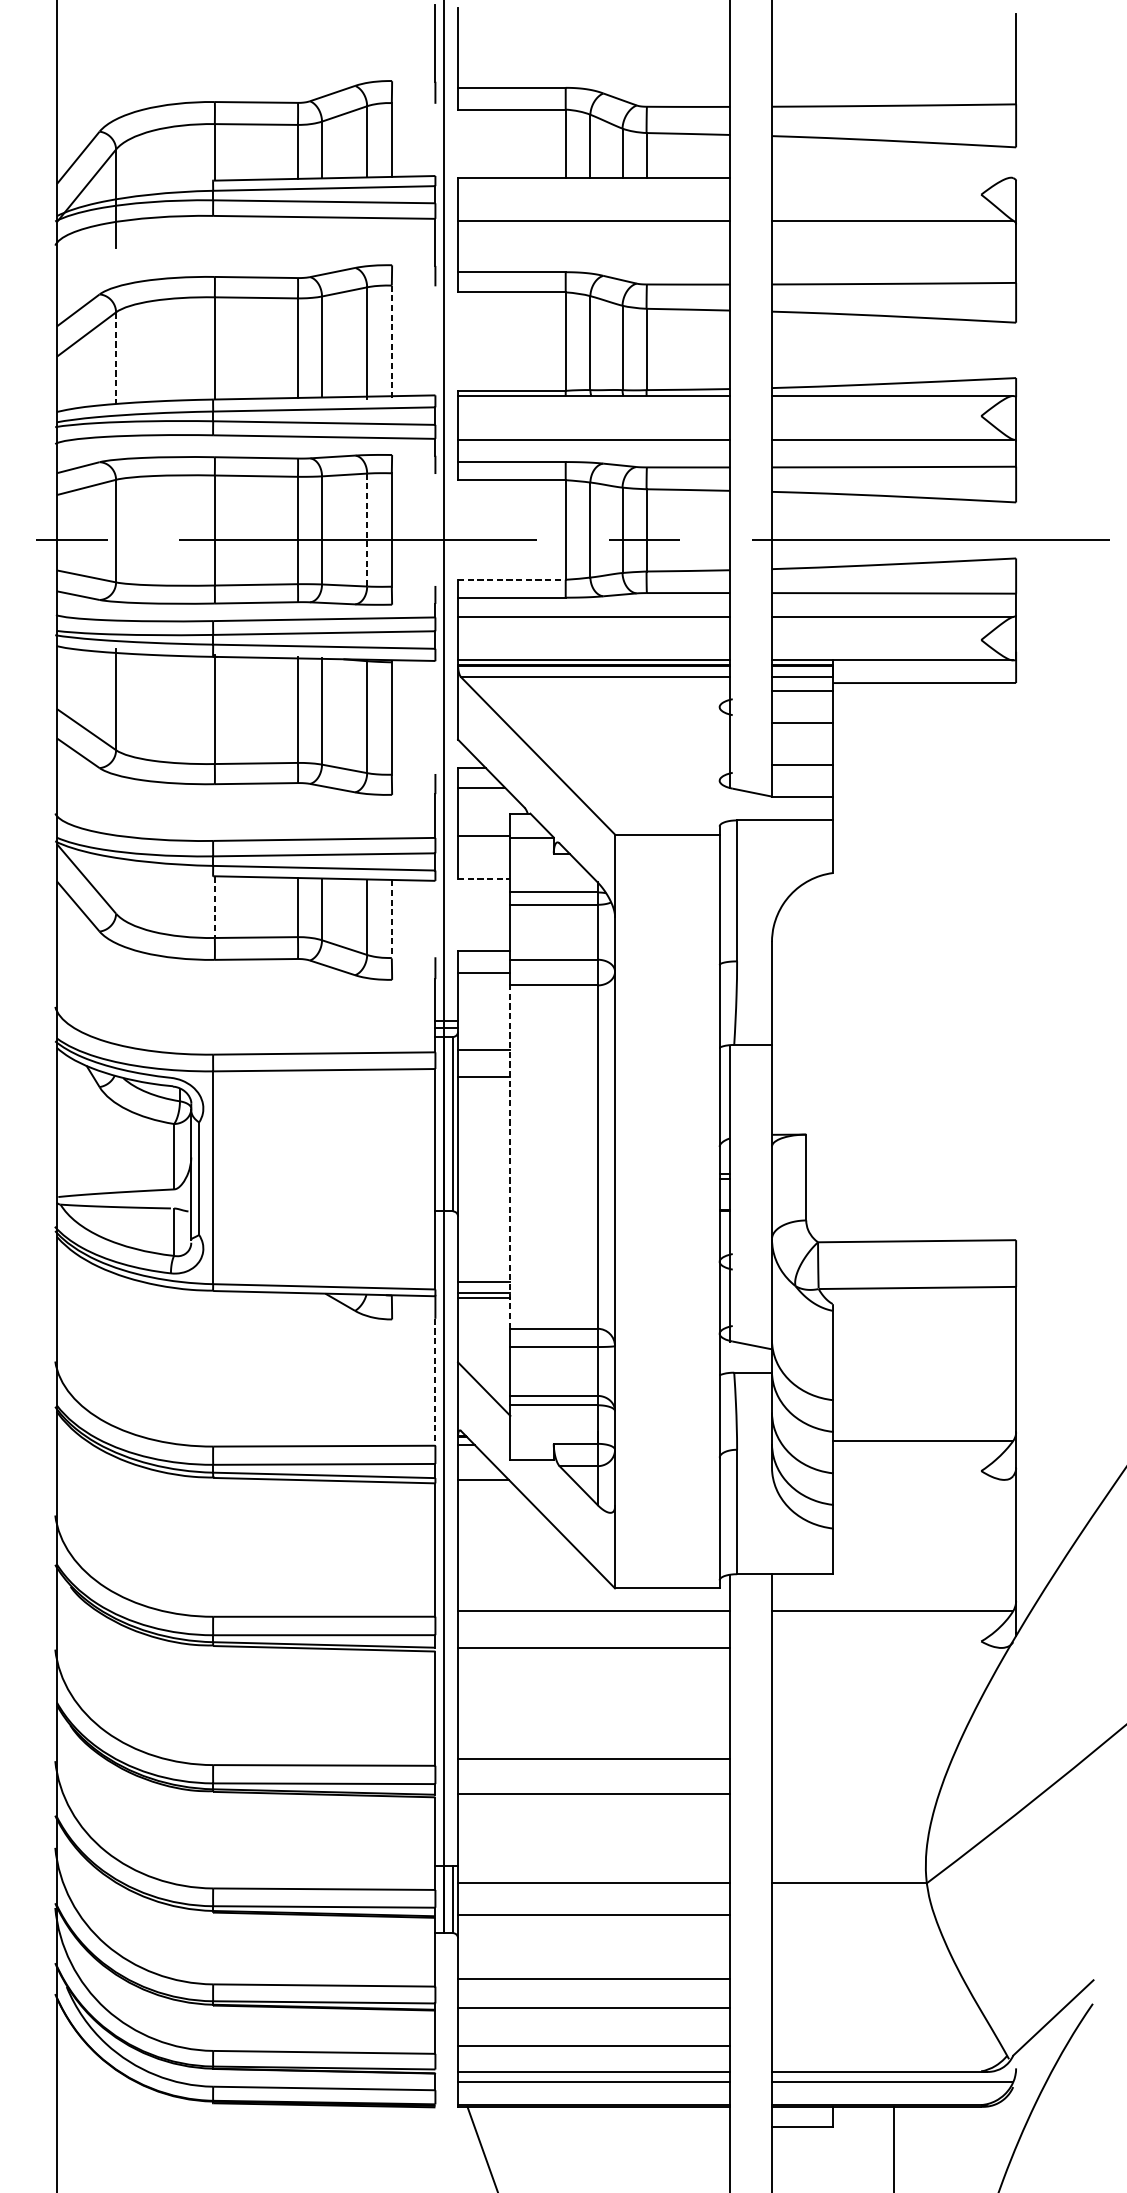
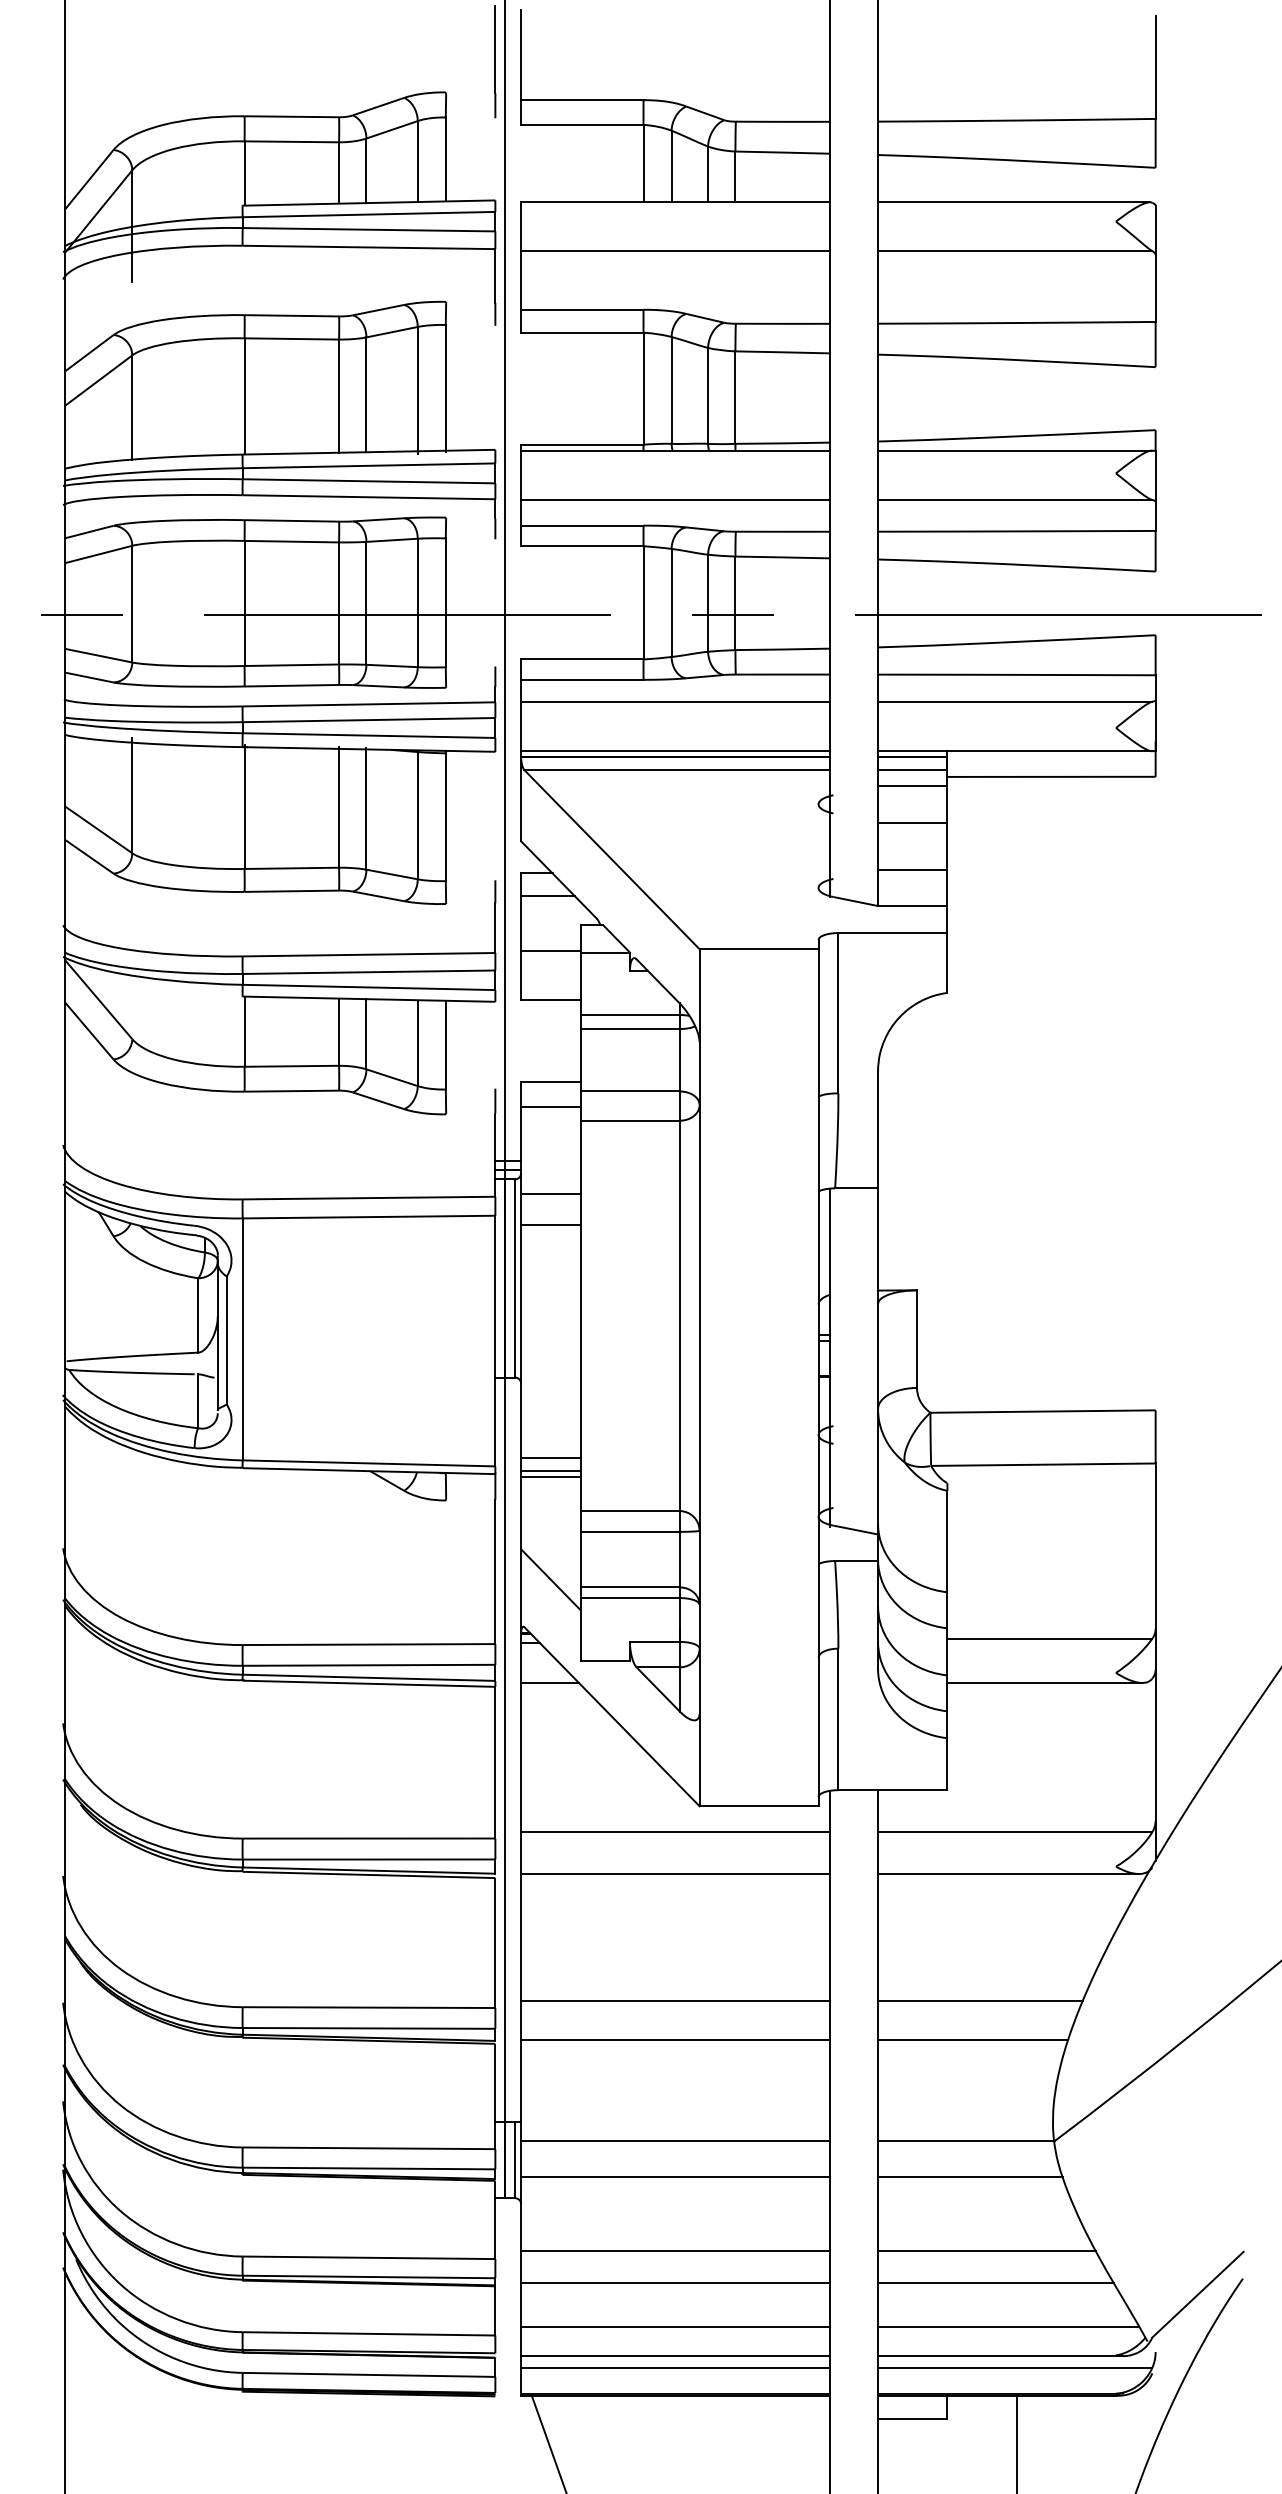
line: (891, 177) -> (1013, 202), added
line: (391, 341) -> (445, 388), dashed -> solid
line: (116, 359) -> (132, 408), dashed -> solid
line: (366, 530) -> (417, 603), dashed -> solid
line: (512, 579) -> (582, 659), dashed -> solid
line: (483, 879) -> (550, 1000), dashed -> solid
line: (214, 906) -> (244, 1031), dashed -> solid
line: (391, 919) -> (445, 1045), dashed -> solid
line: (510, 1156) -> (580, 1315), dashed -> solid
line: (435, 1382) -> (495, 1572), dashed -> solid
line: (918, 1479) -> (1044, 1682), added
line: (886, 1648) -> (1008, 1874), added
line: (862, 1759) -> (980, 2000), added
line: (855, 1793) -> (973, 2039), added
line: (853, 1914) -> (970, 2177), added
line: (867, 1979) -> (986, 2250), added
line: (876, 2008) -> (996, 2283), added
line: (886, 2045) -> (1008, 2326), added

